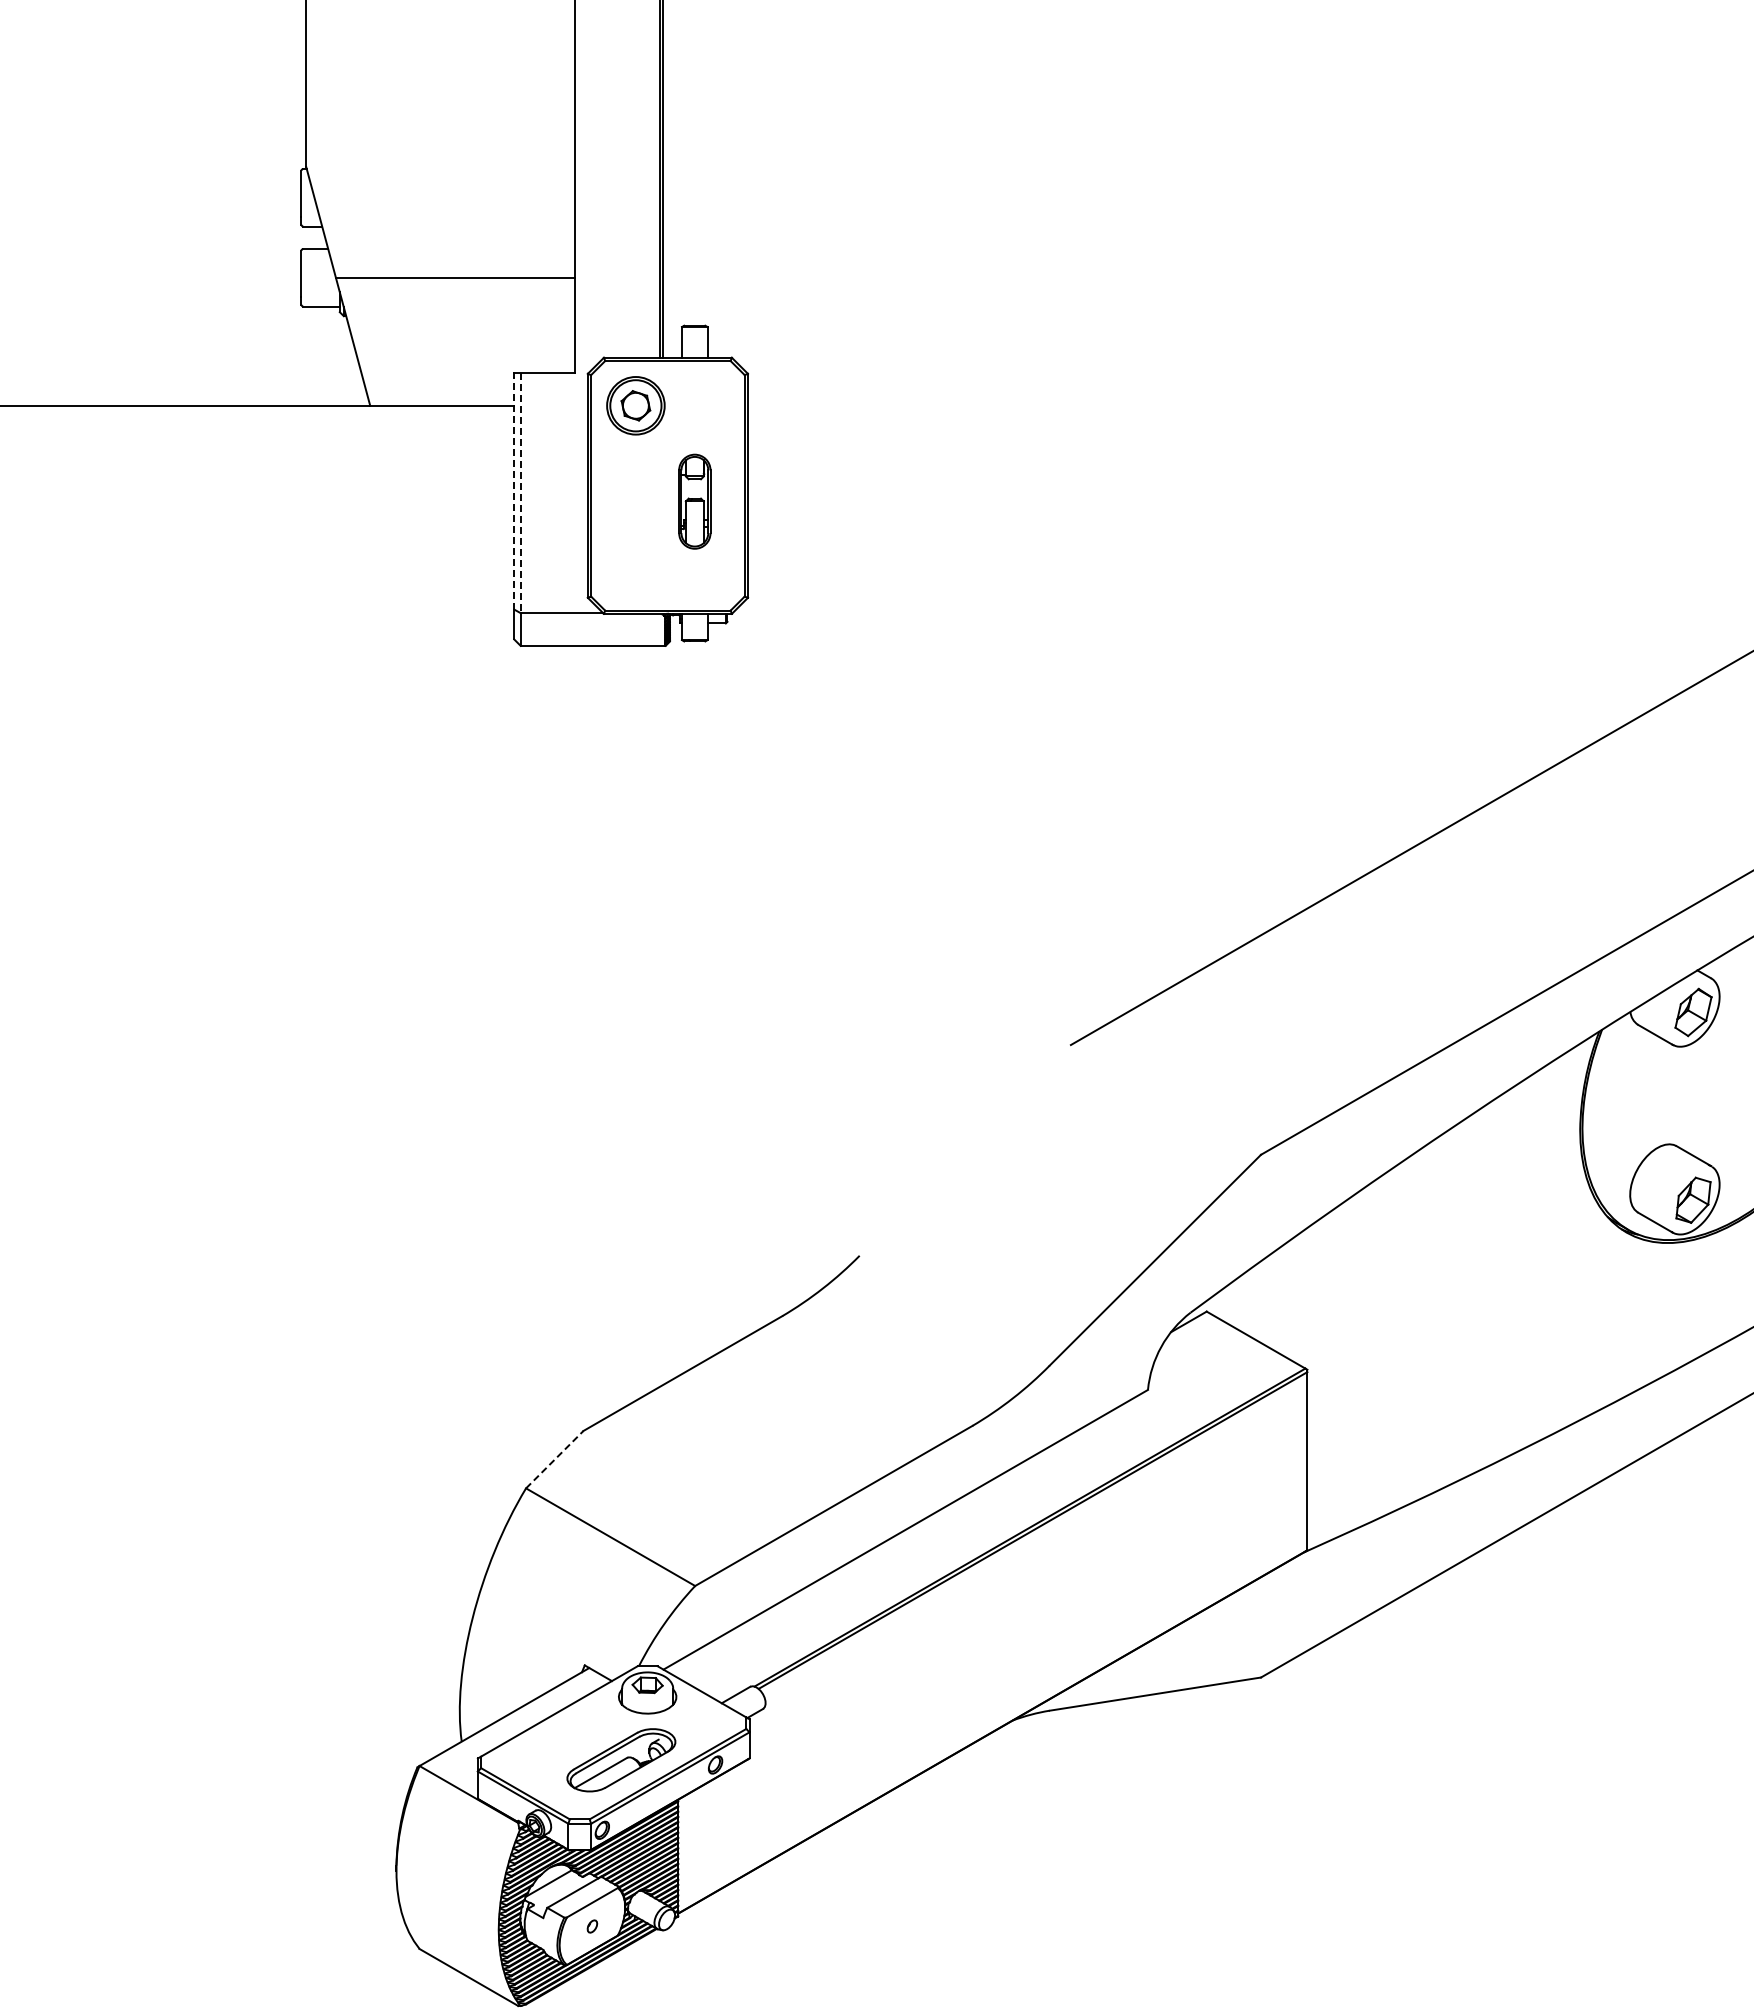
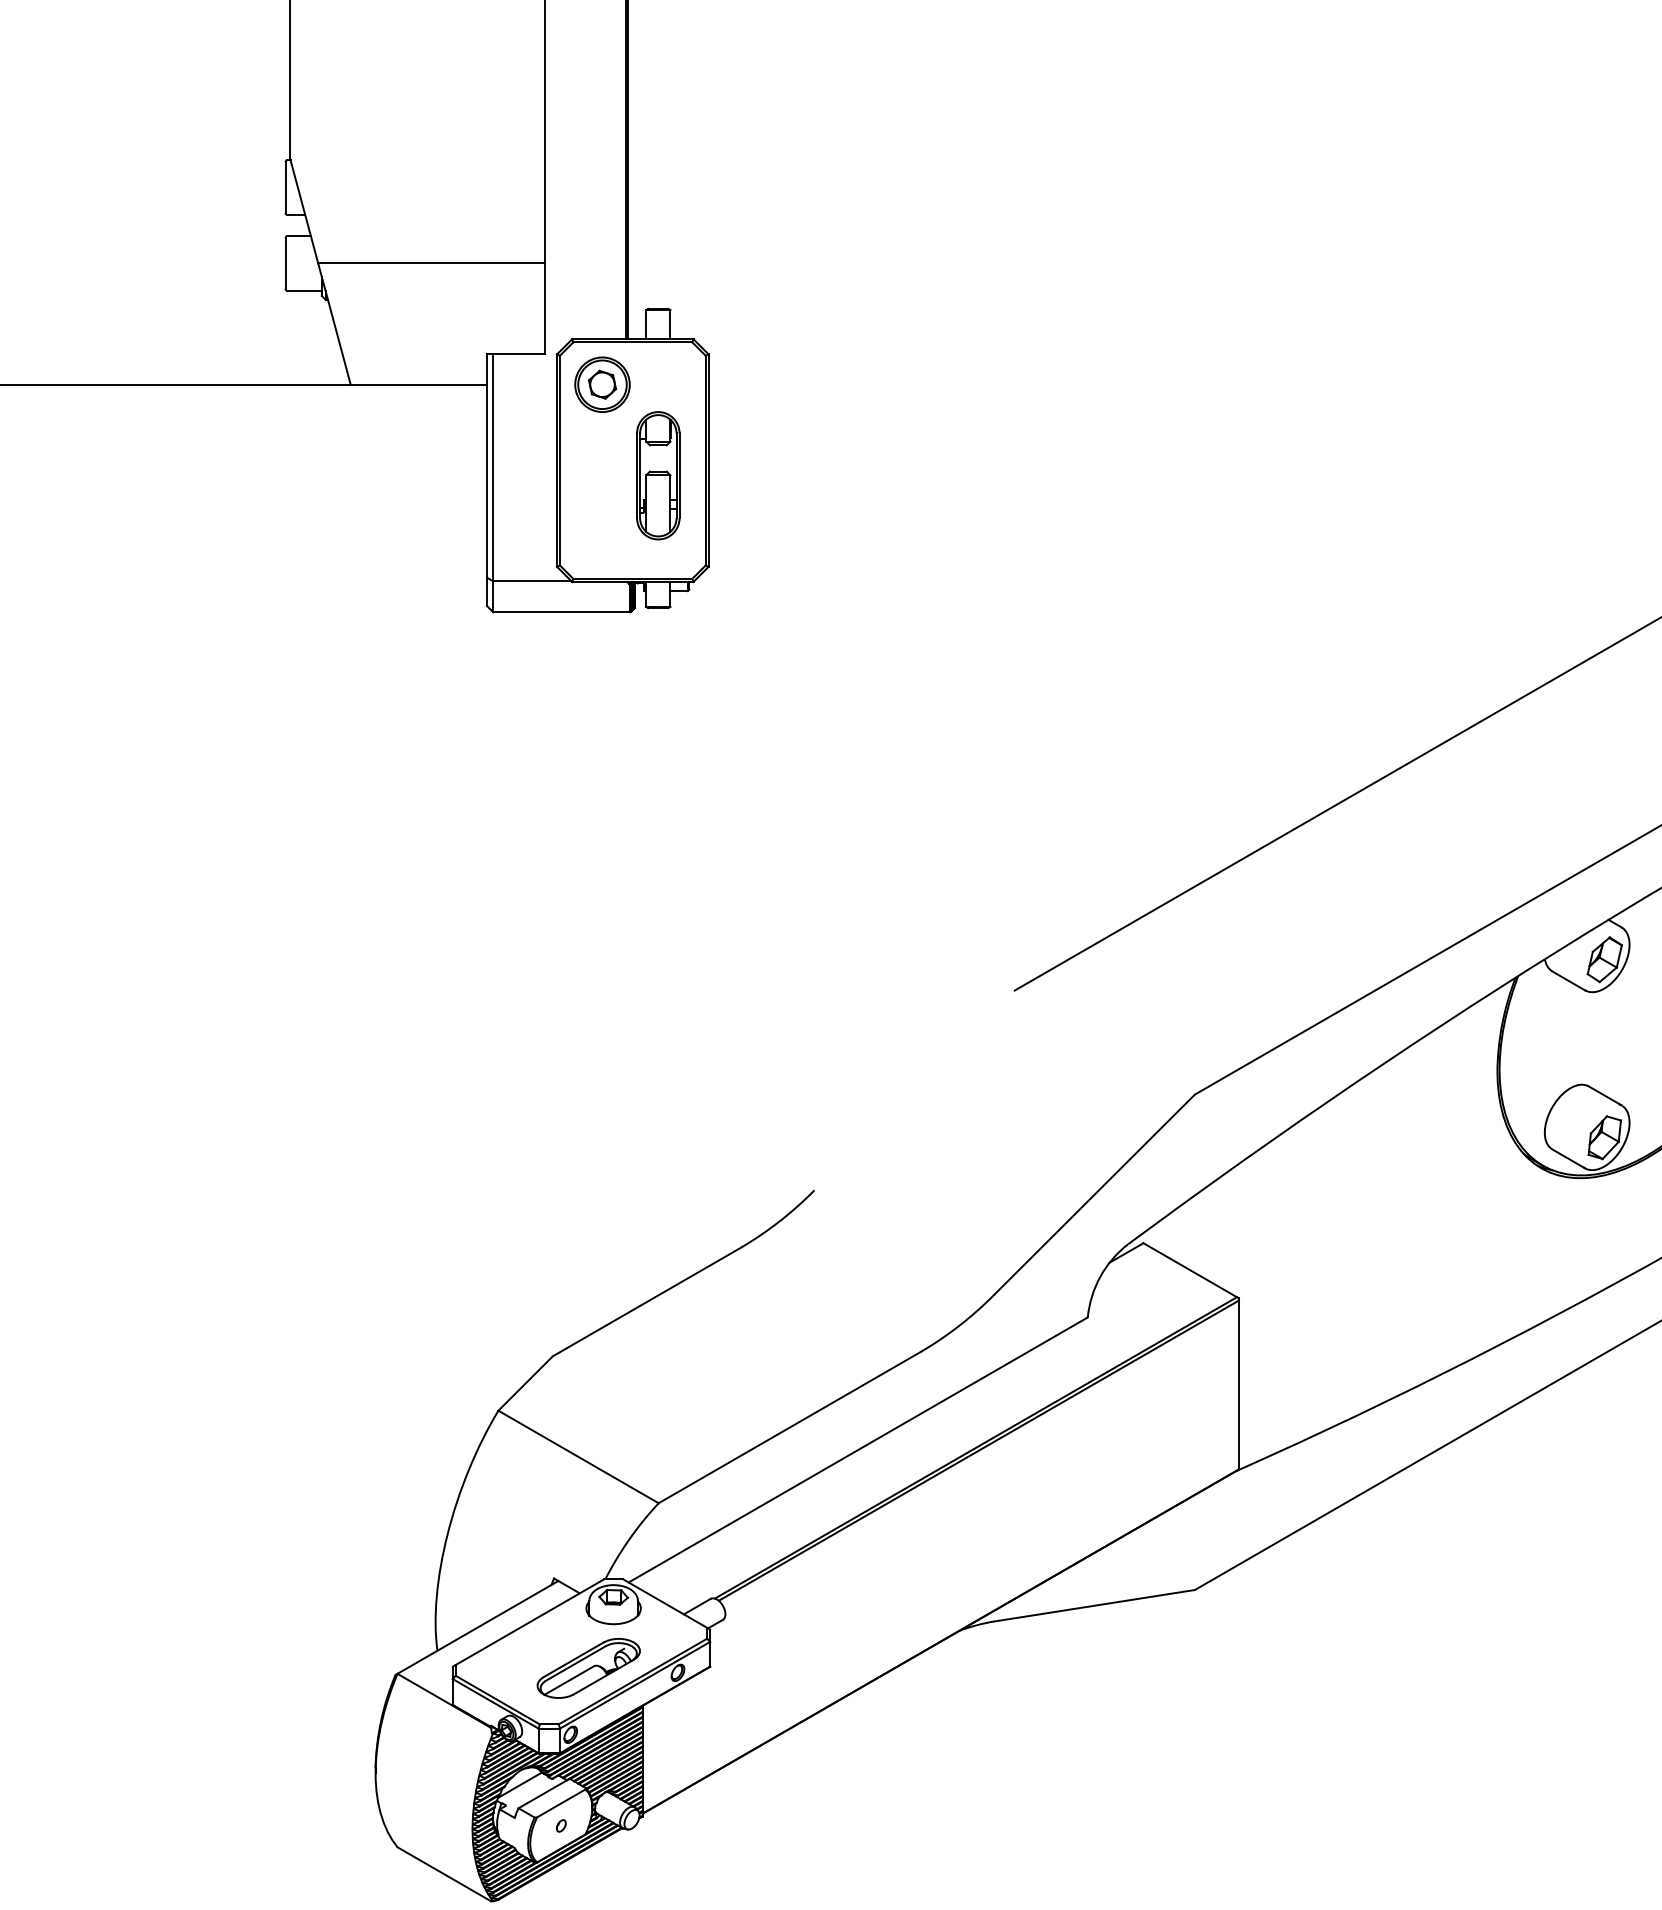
line: (514, 492) -> (487, 466), dashed -> solid
line: (520, 493) -> (493, 467), dashed -> solid
part: (694, 501) -> (658, 475), size x1.43
line: (554, 1459) -> (525, 1383), dashed -> solid

